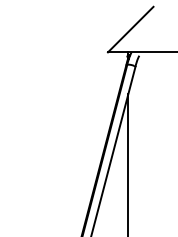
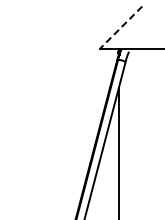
line: (131, 29) -> (121, 27), solid -> dashed

